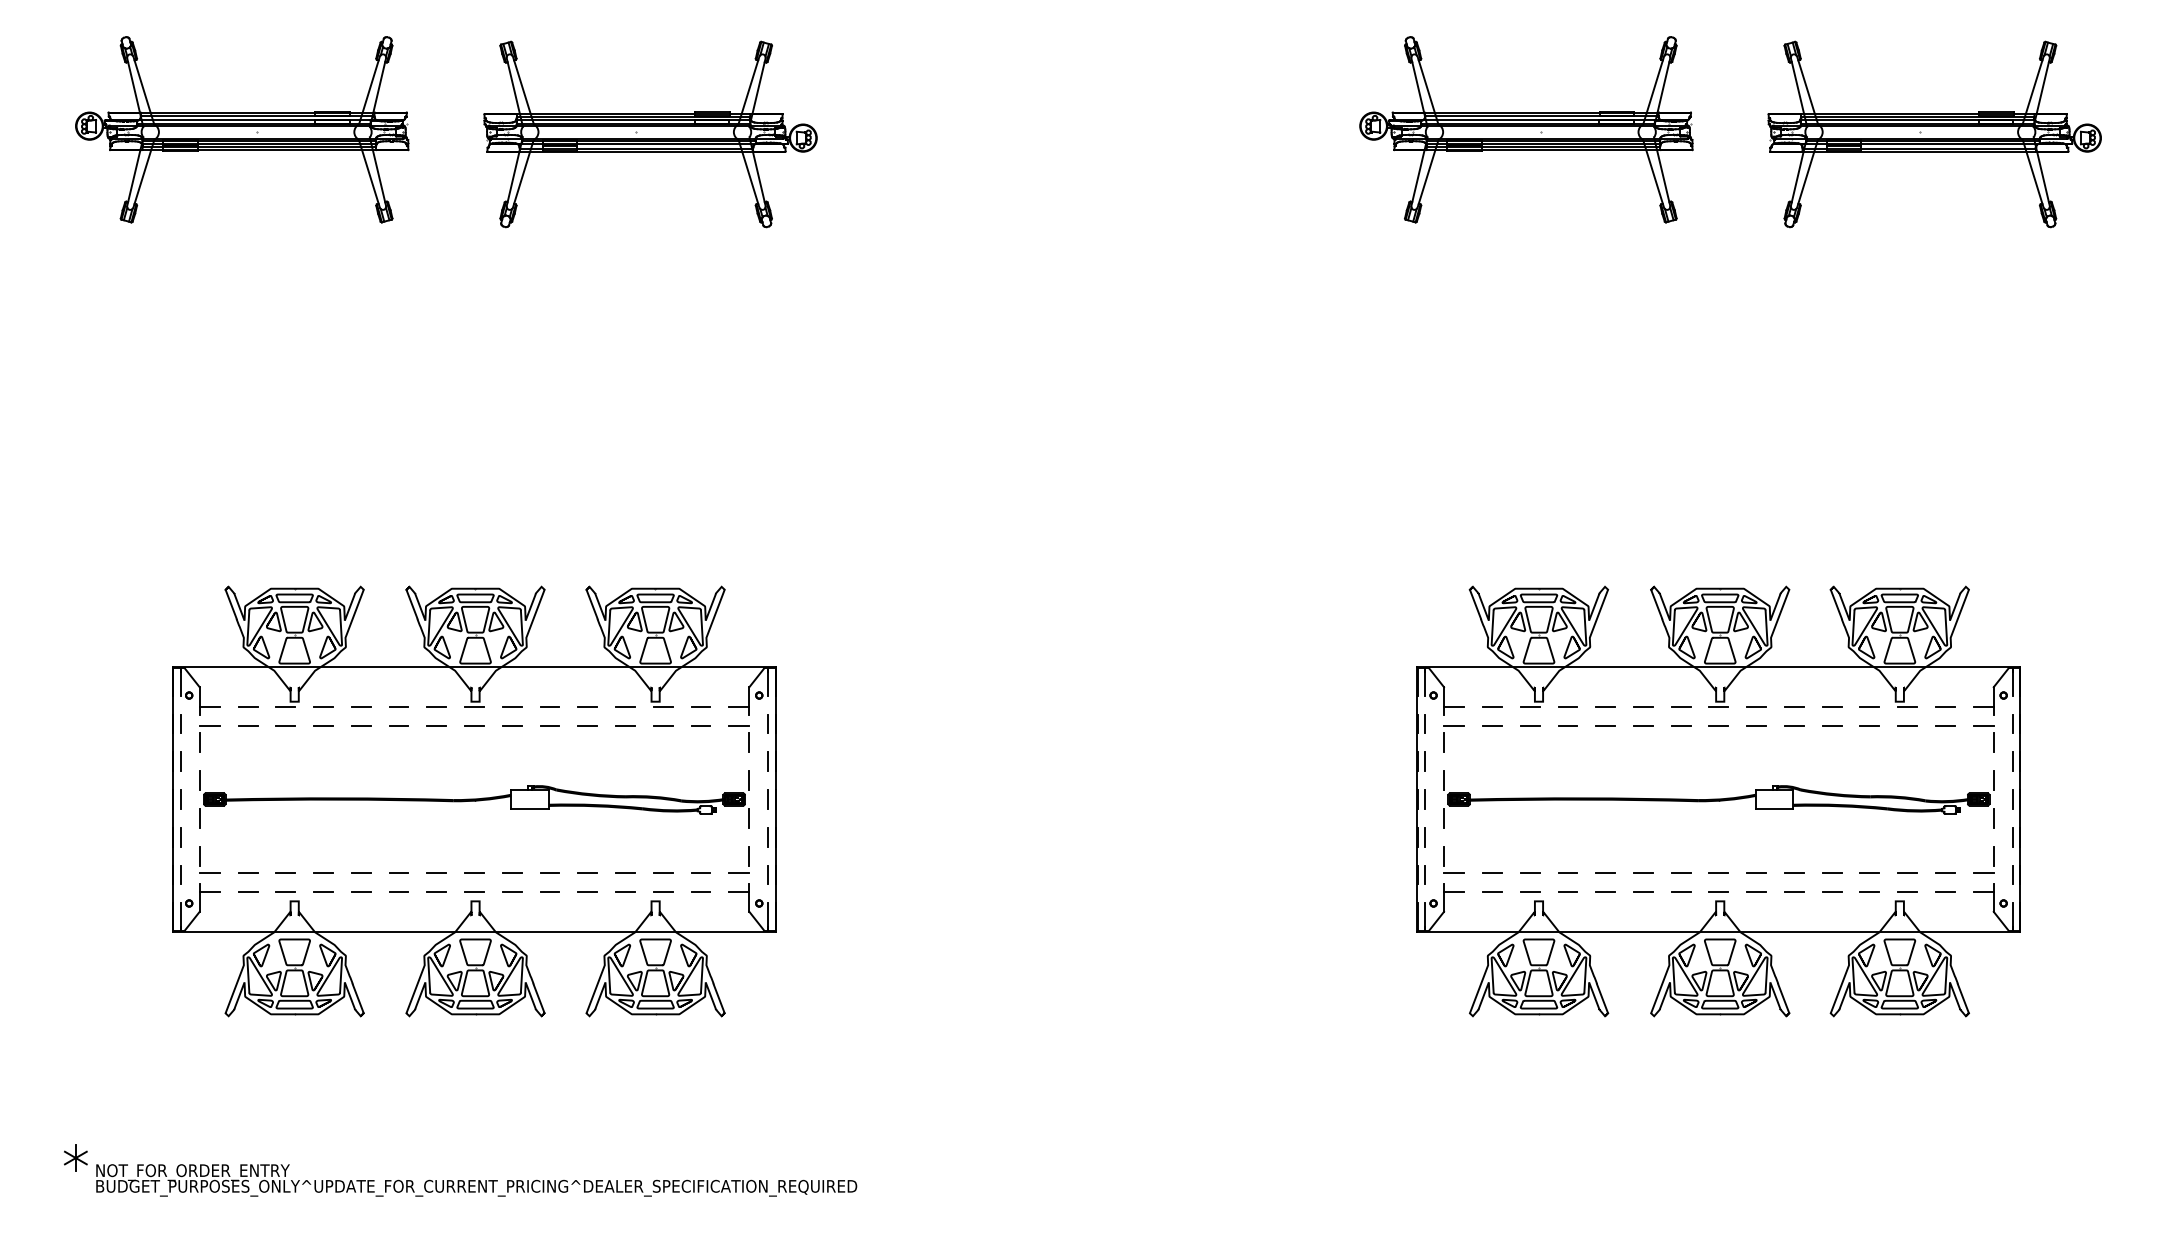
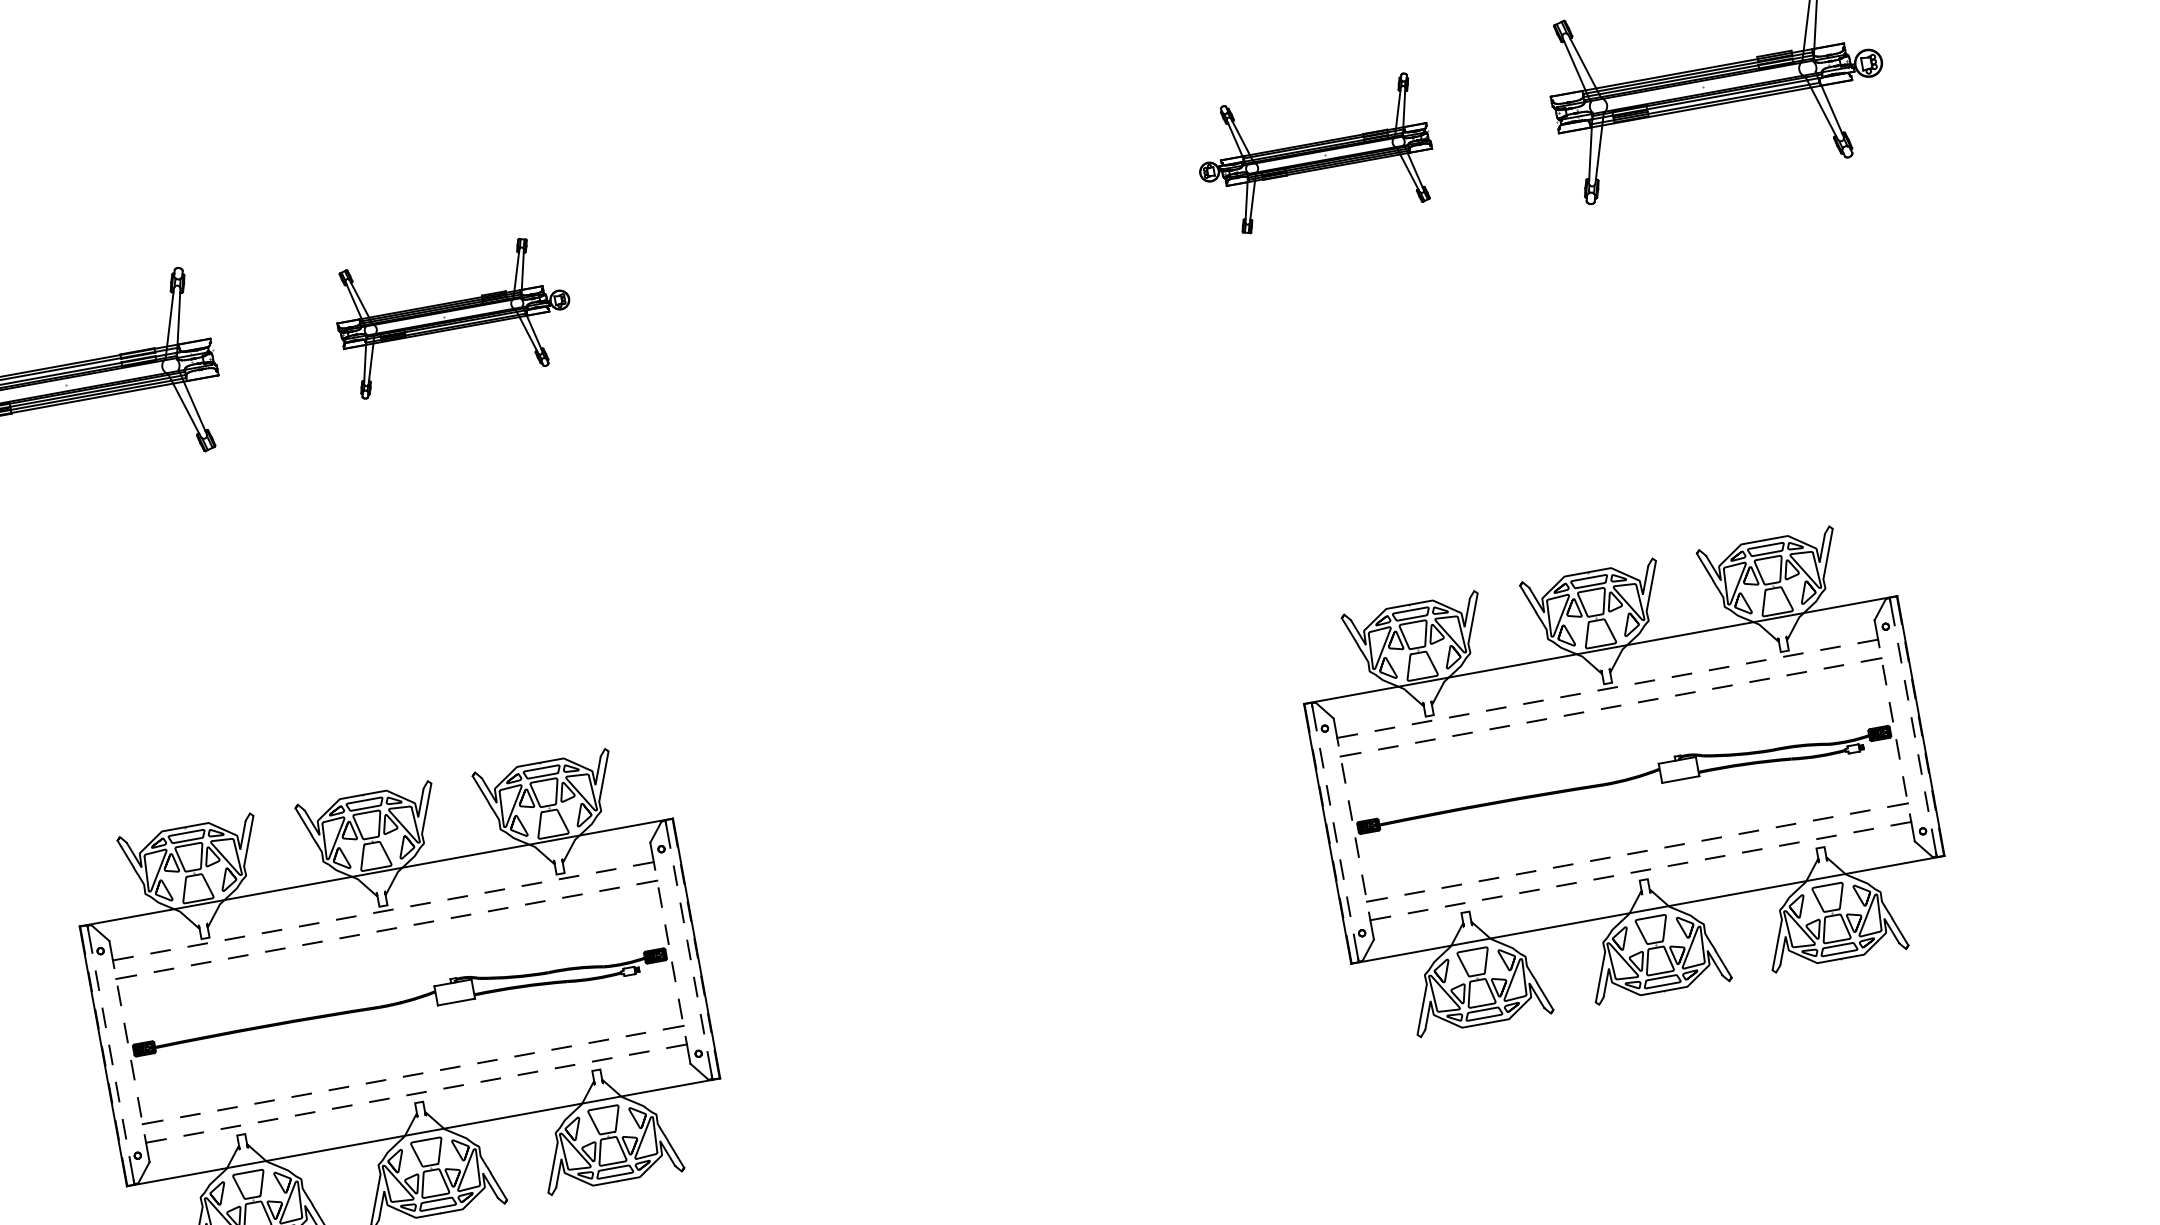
part: (1526, 129) -> (1315, 155), size x0.7
part: (650, 134) -> (454, 316), size x0.7

